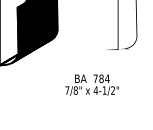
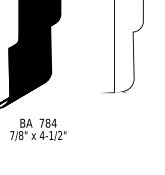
text: (92, 84) -> (38, 129), moved

